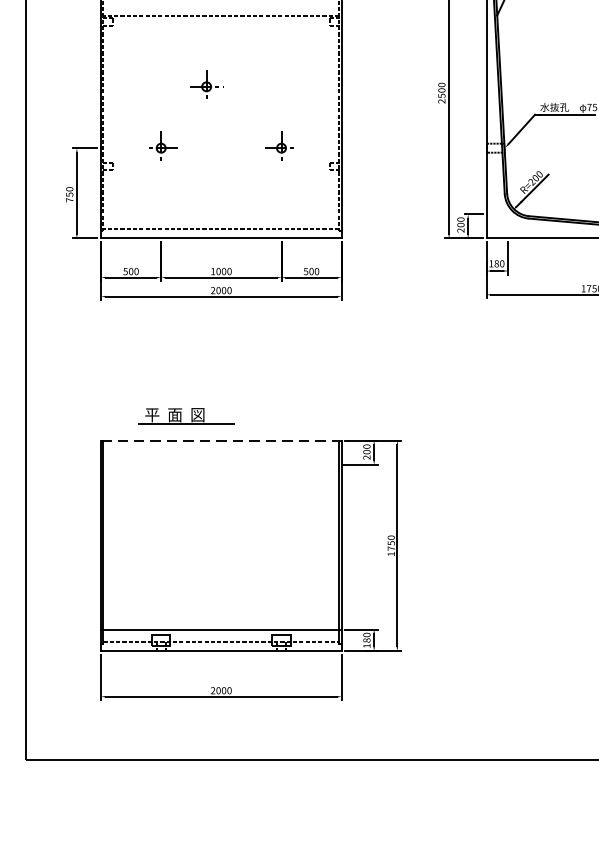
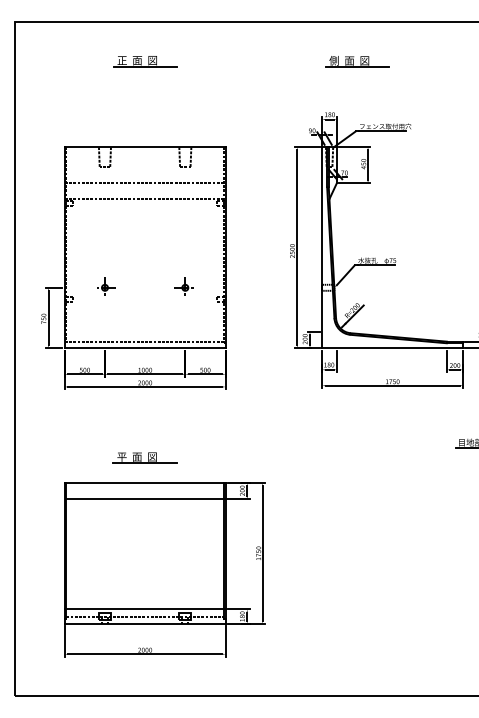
part: (203, 84) -> (133, 245), removed
part: (185, 415) -> (144, 457), moved
line: (221, 441) -> (145, 483), dashed -> solid
line: (220, 465) -> (144, 499), added

